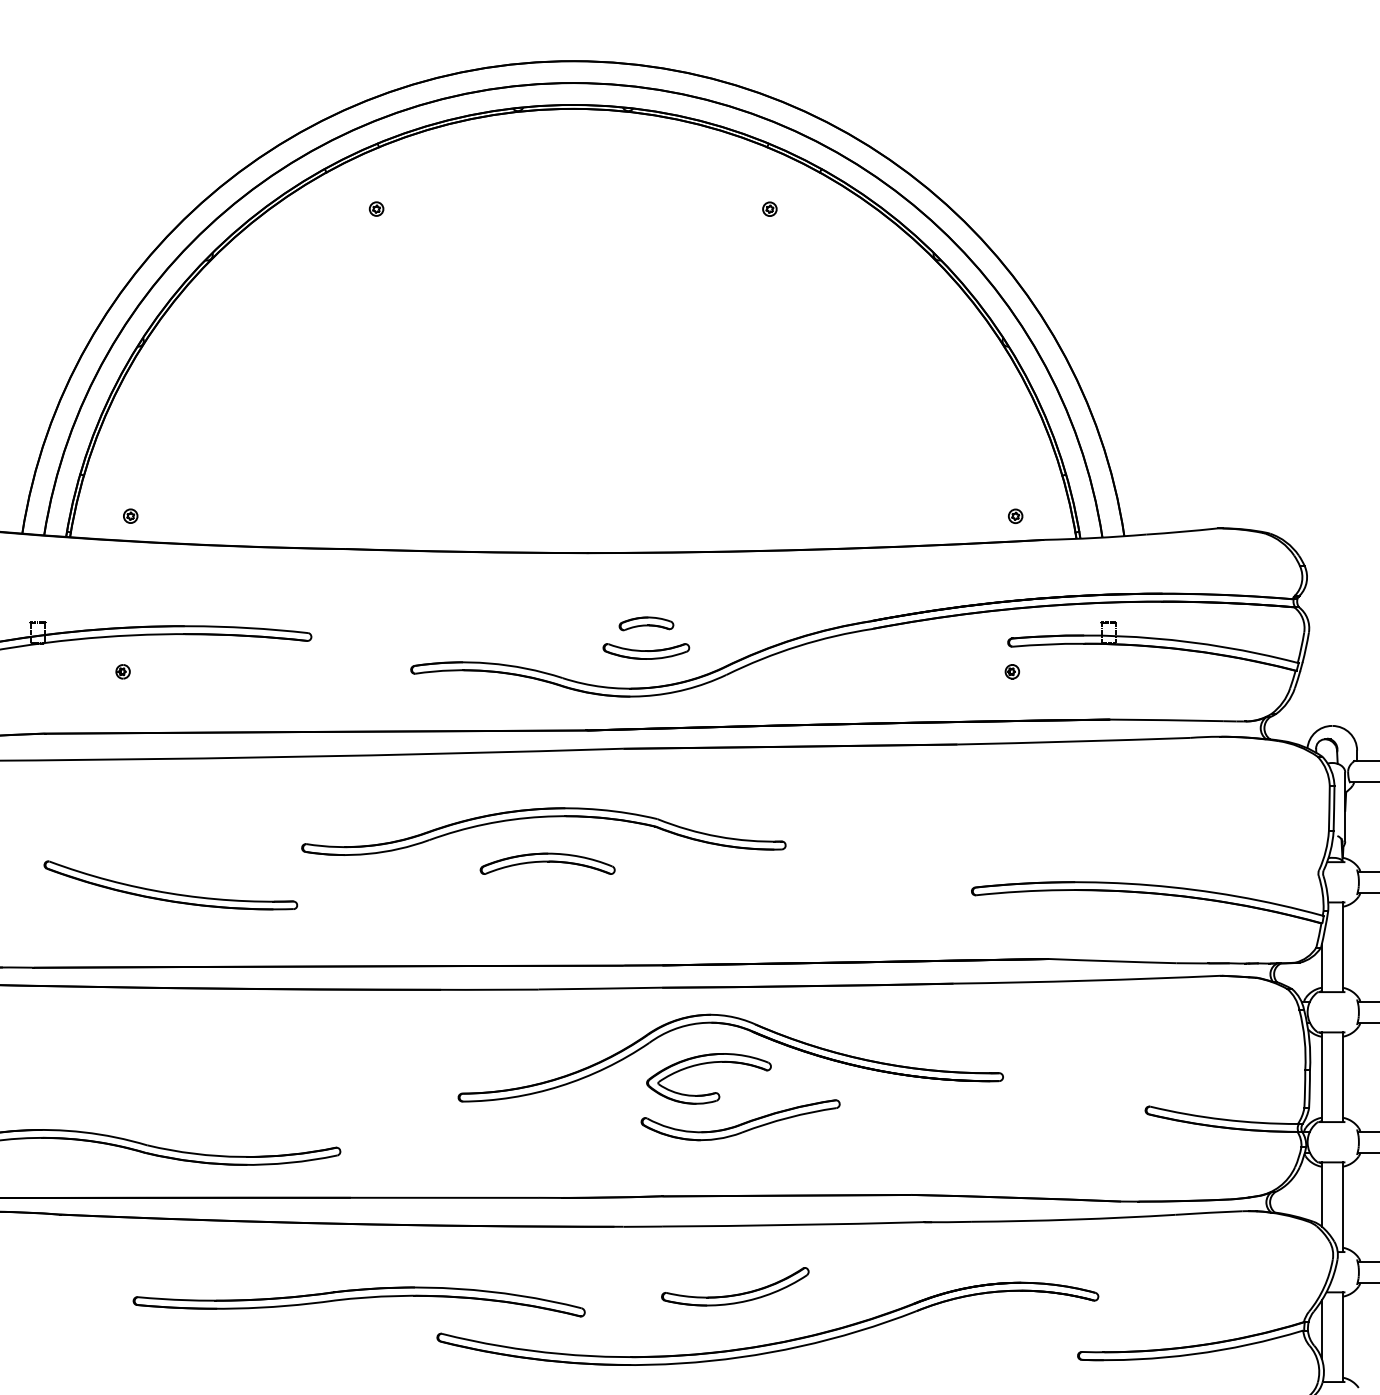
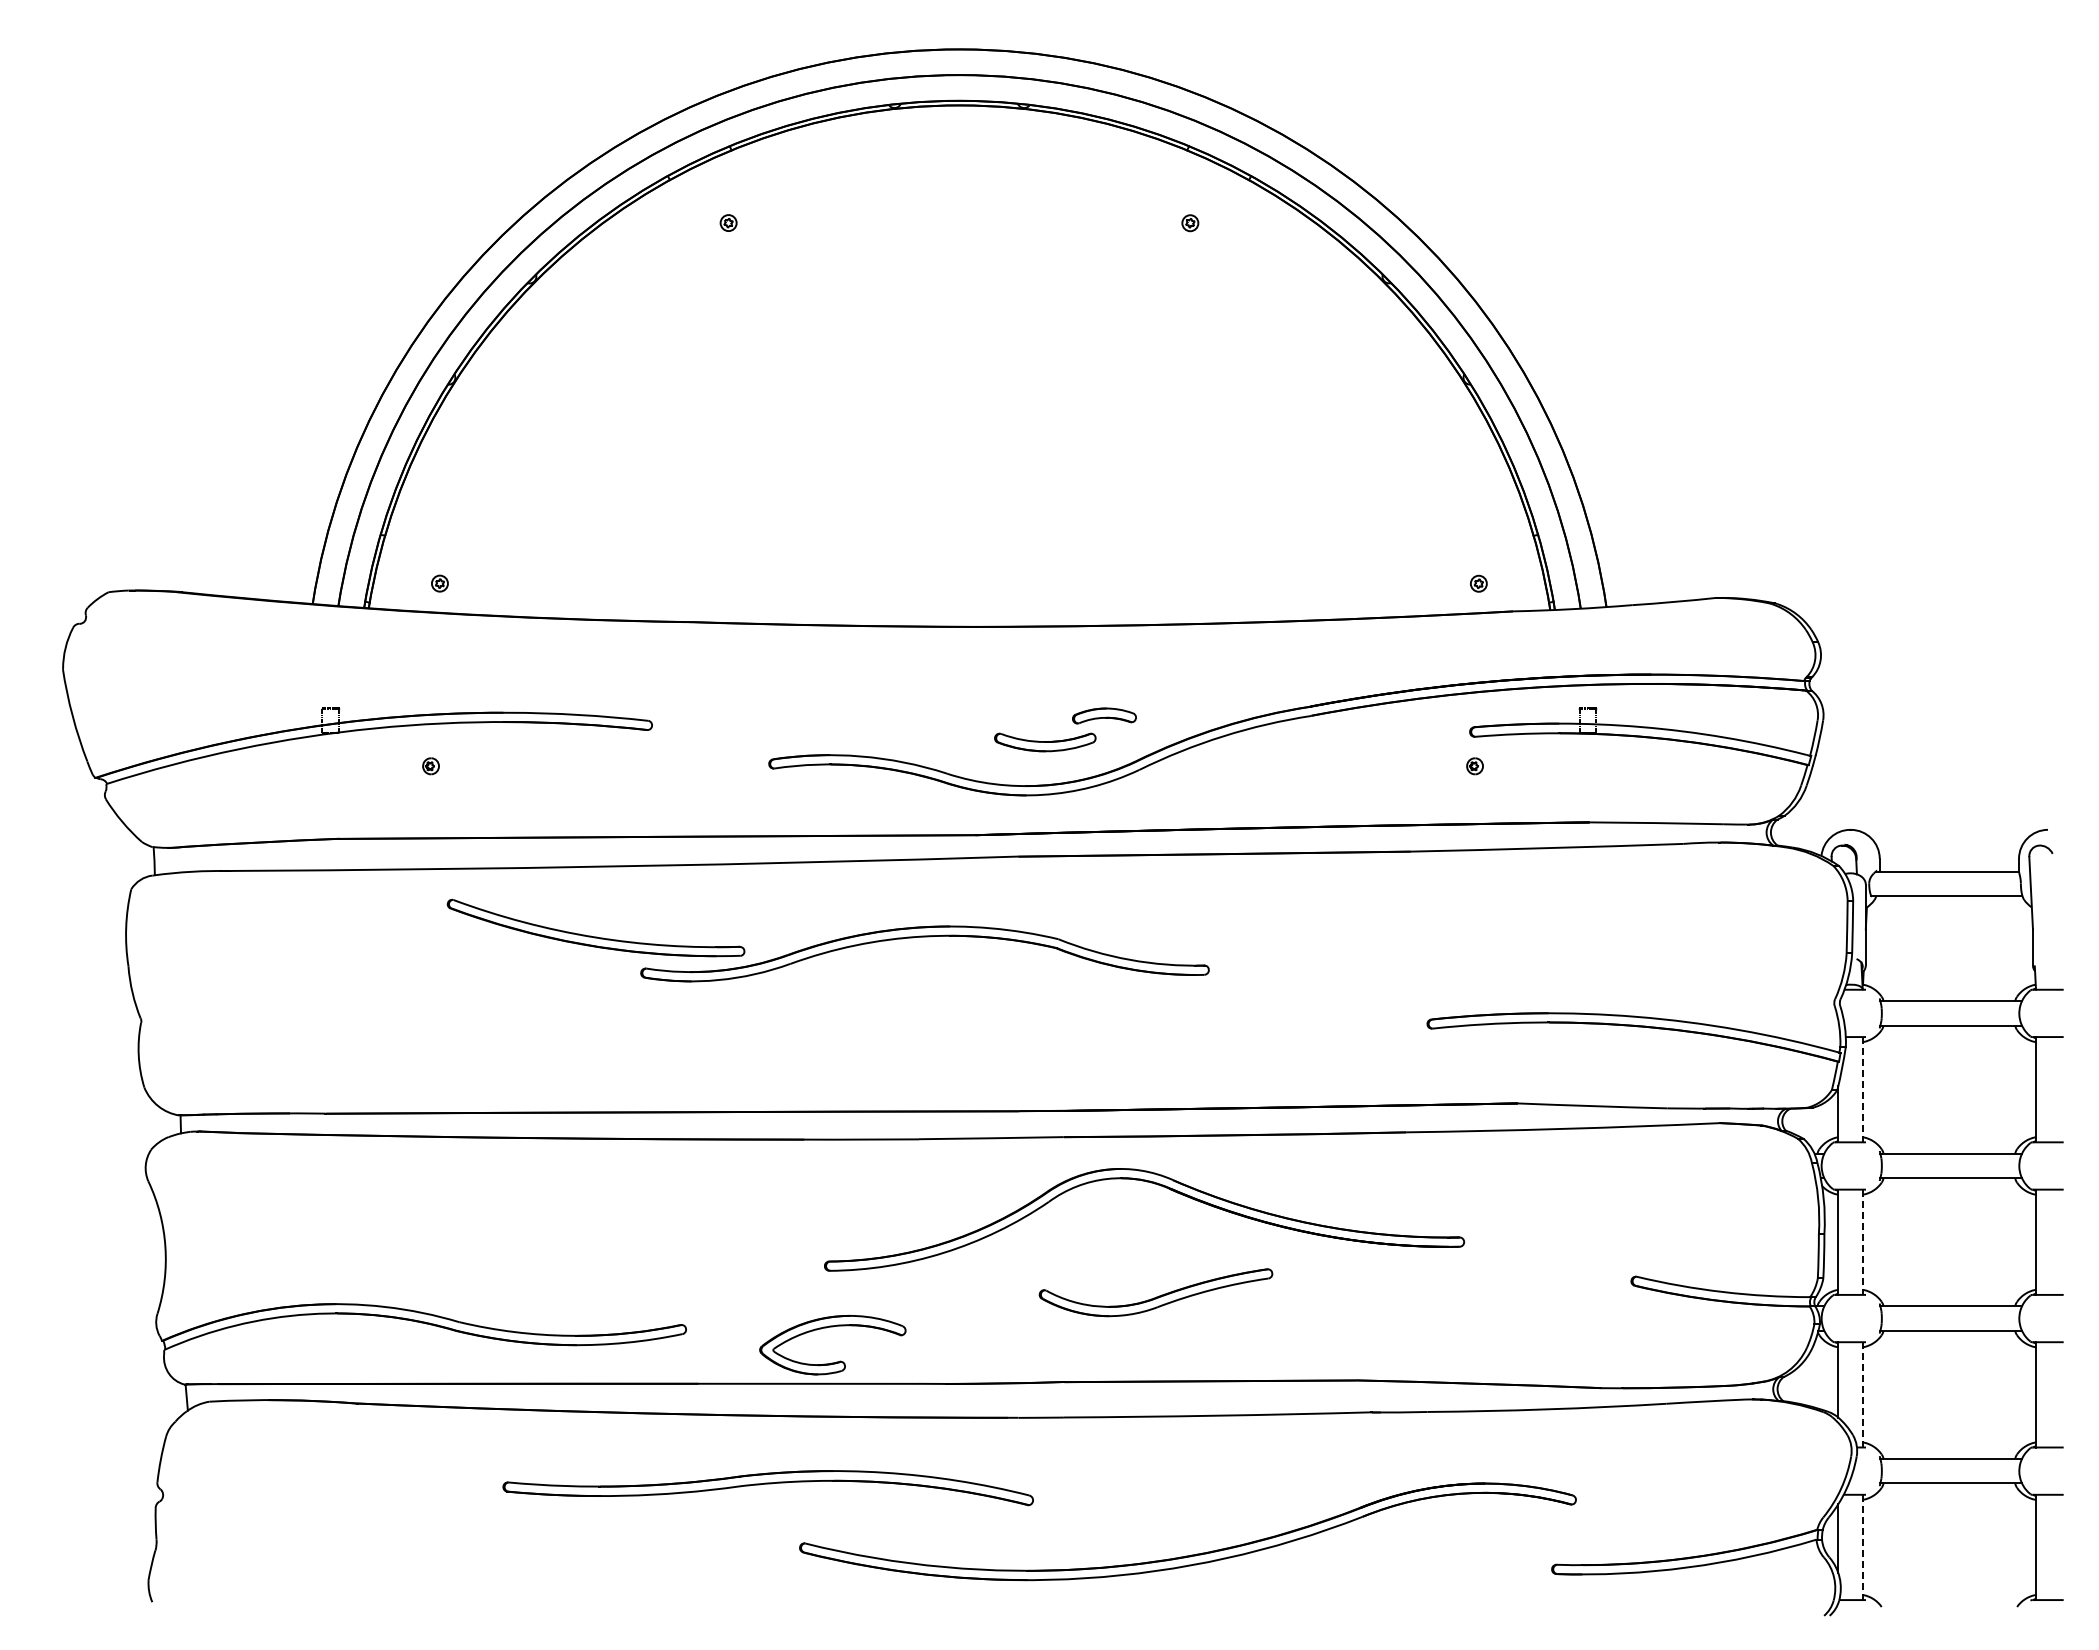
part: (646, 623) -> (1104, 715), moved
part: (547, 863) -> (929, 991), removed
part: (166, 891) -> (591, 935), moved
line: (1342, 947) -> (1862, 1089), solid -> dashed
line: (1342, 1077) -> (1862, 1242), solid -> dashed
part: (712, 1092) -> (836, 1361), moved
line: (1342, 1206) -> (1862, 1394), solid -> dashed
part: (736, 1293) -> (1151, 1496), removed
part: (358, 1302) -> (767, 1488), moved
line: (1342, 1337) -> (1862, 1547), solid -> dashed

